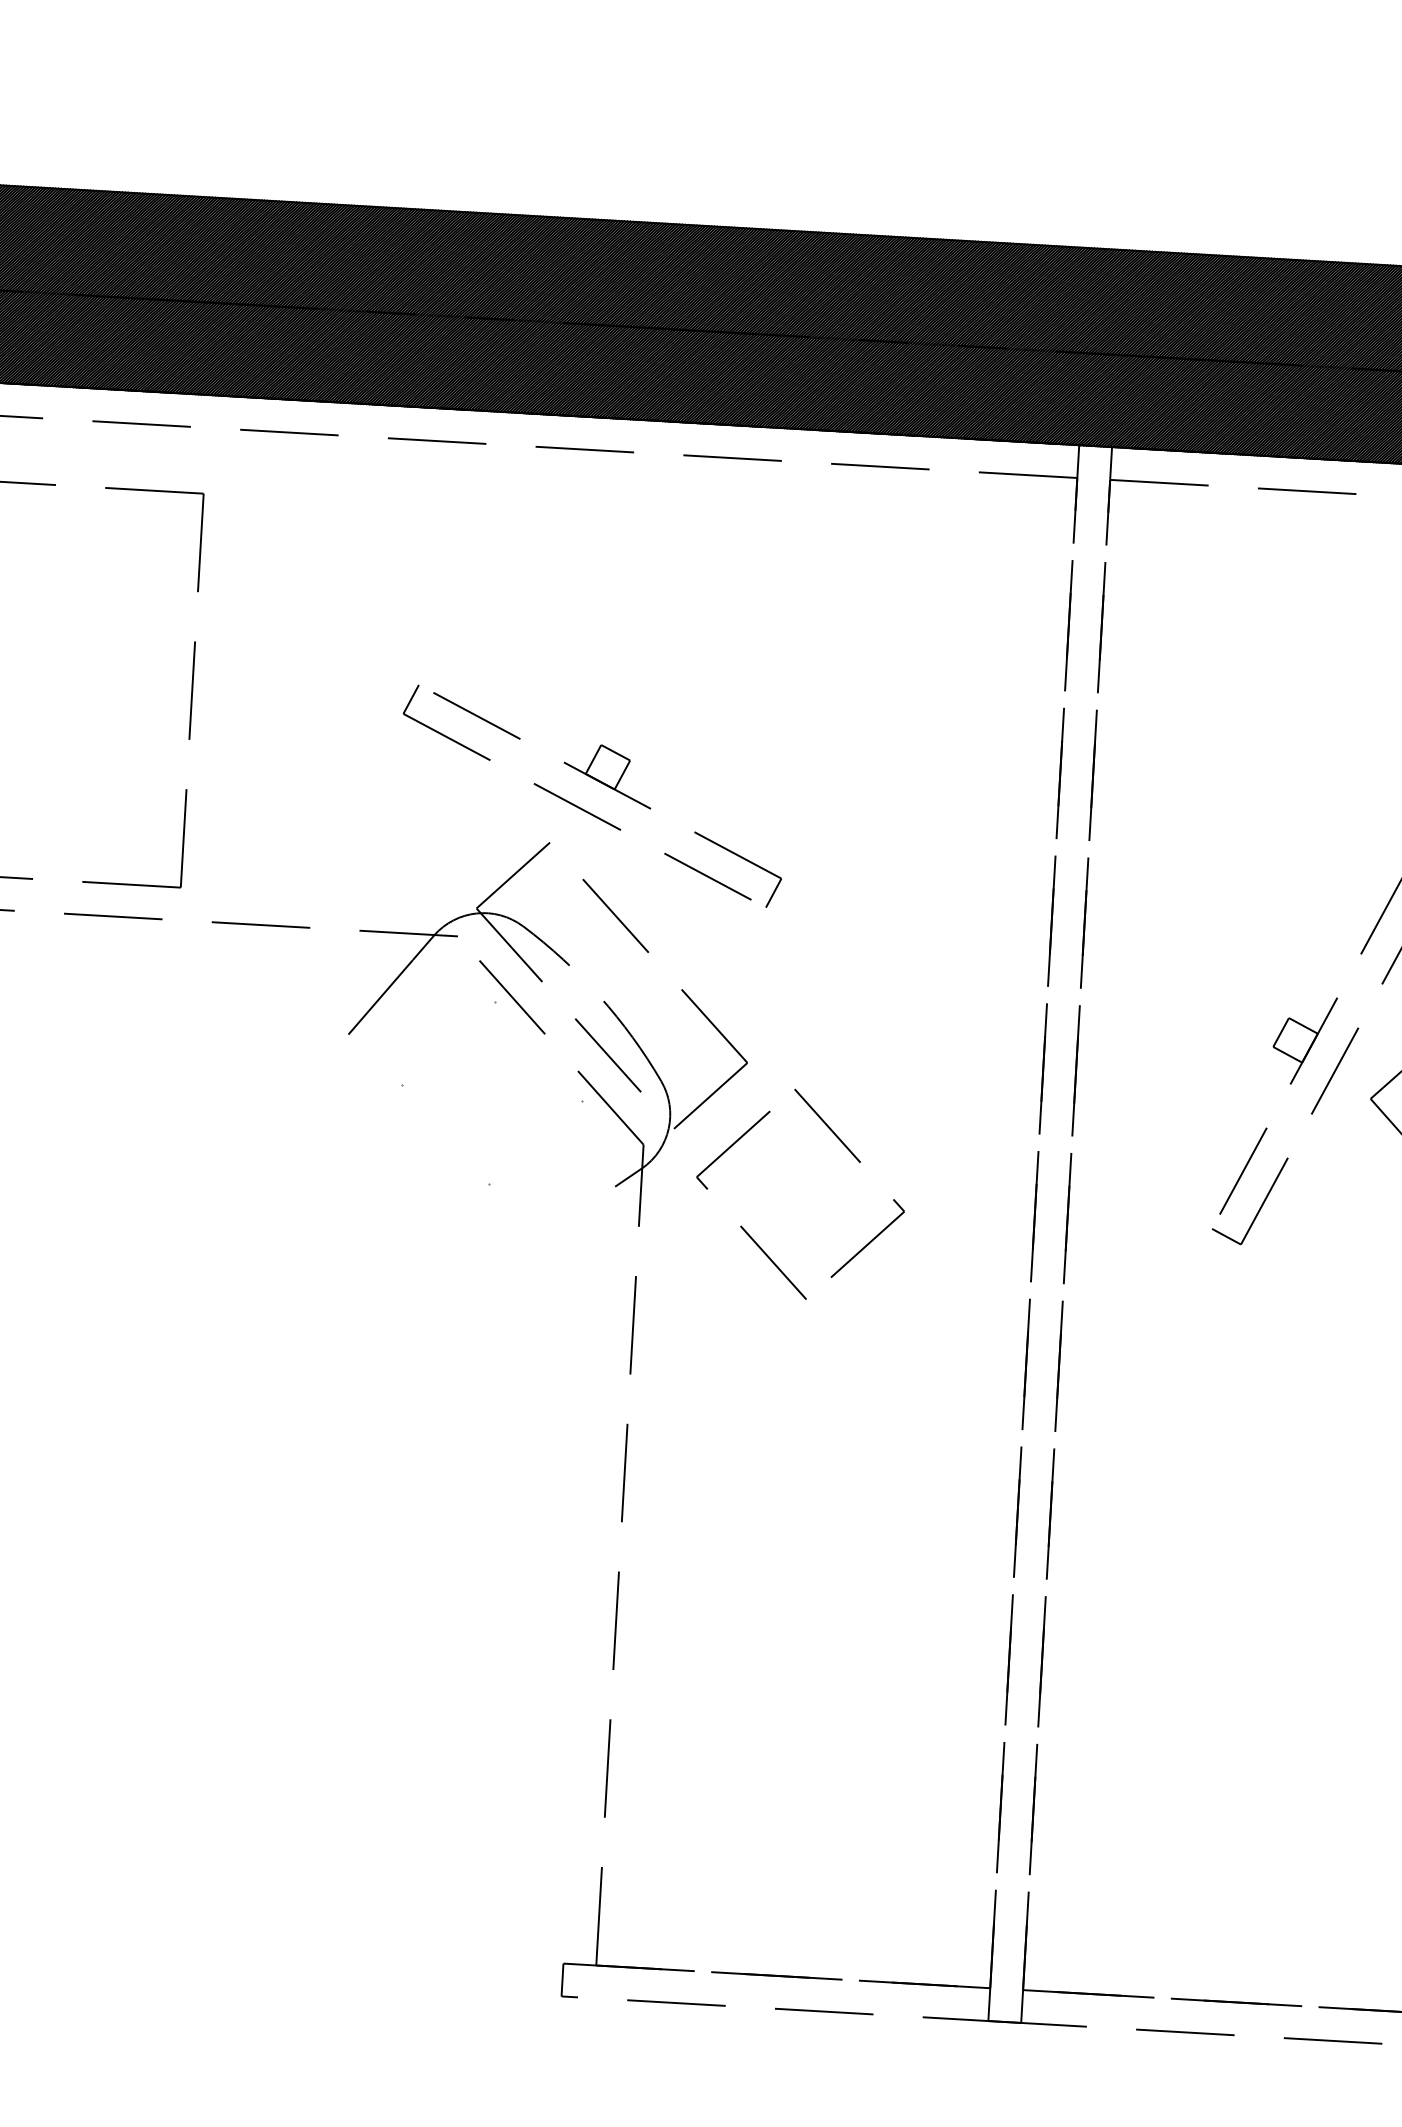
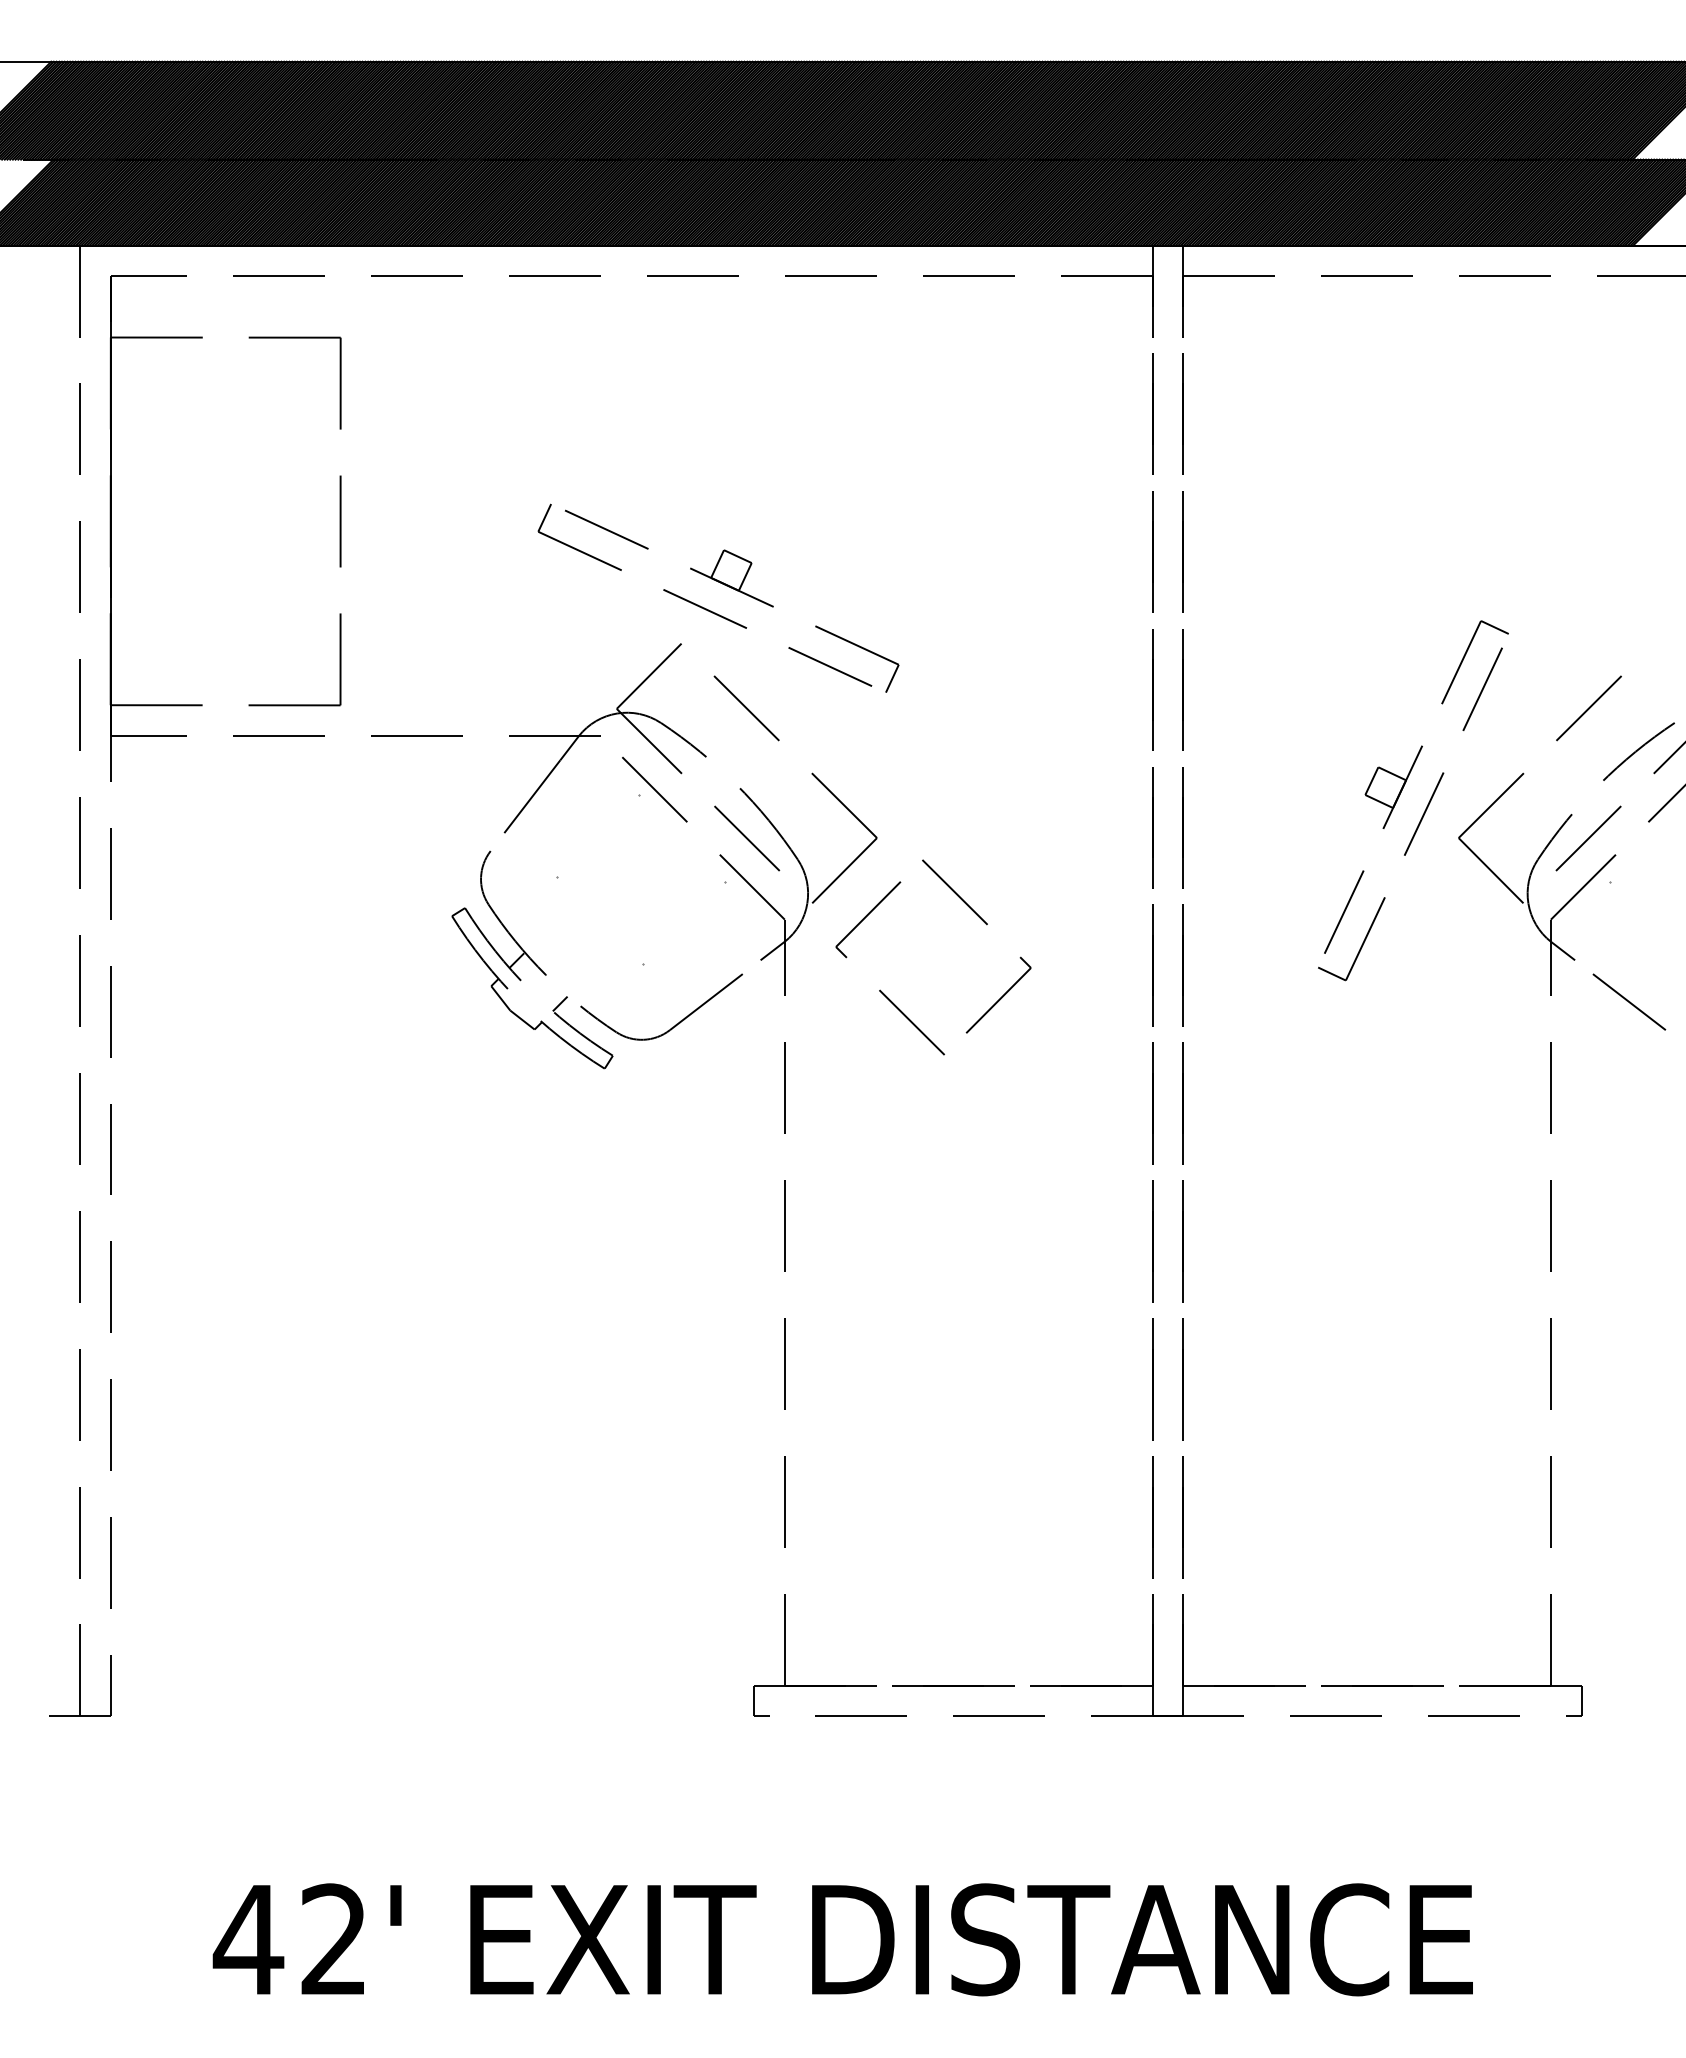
part: (406, 1213) -> (567, 996), added

